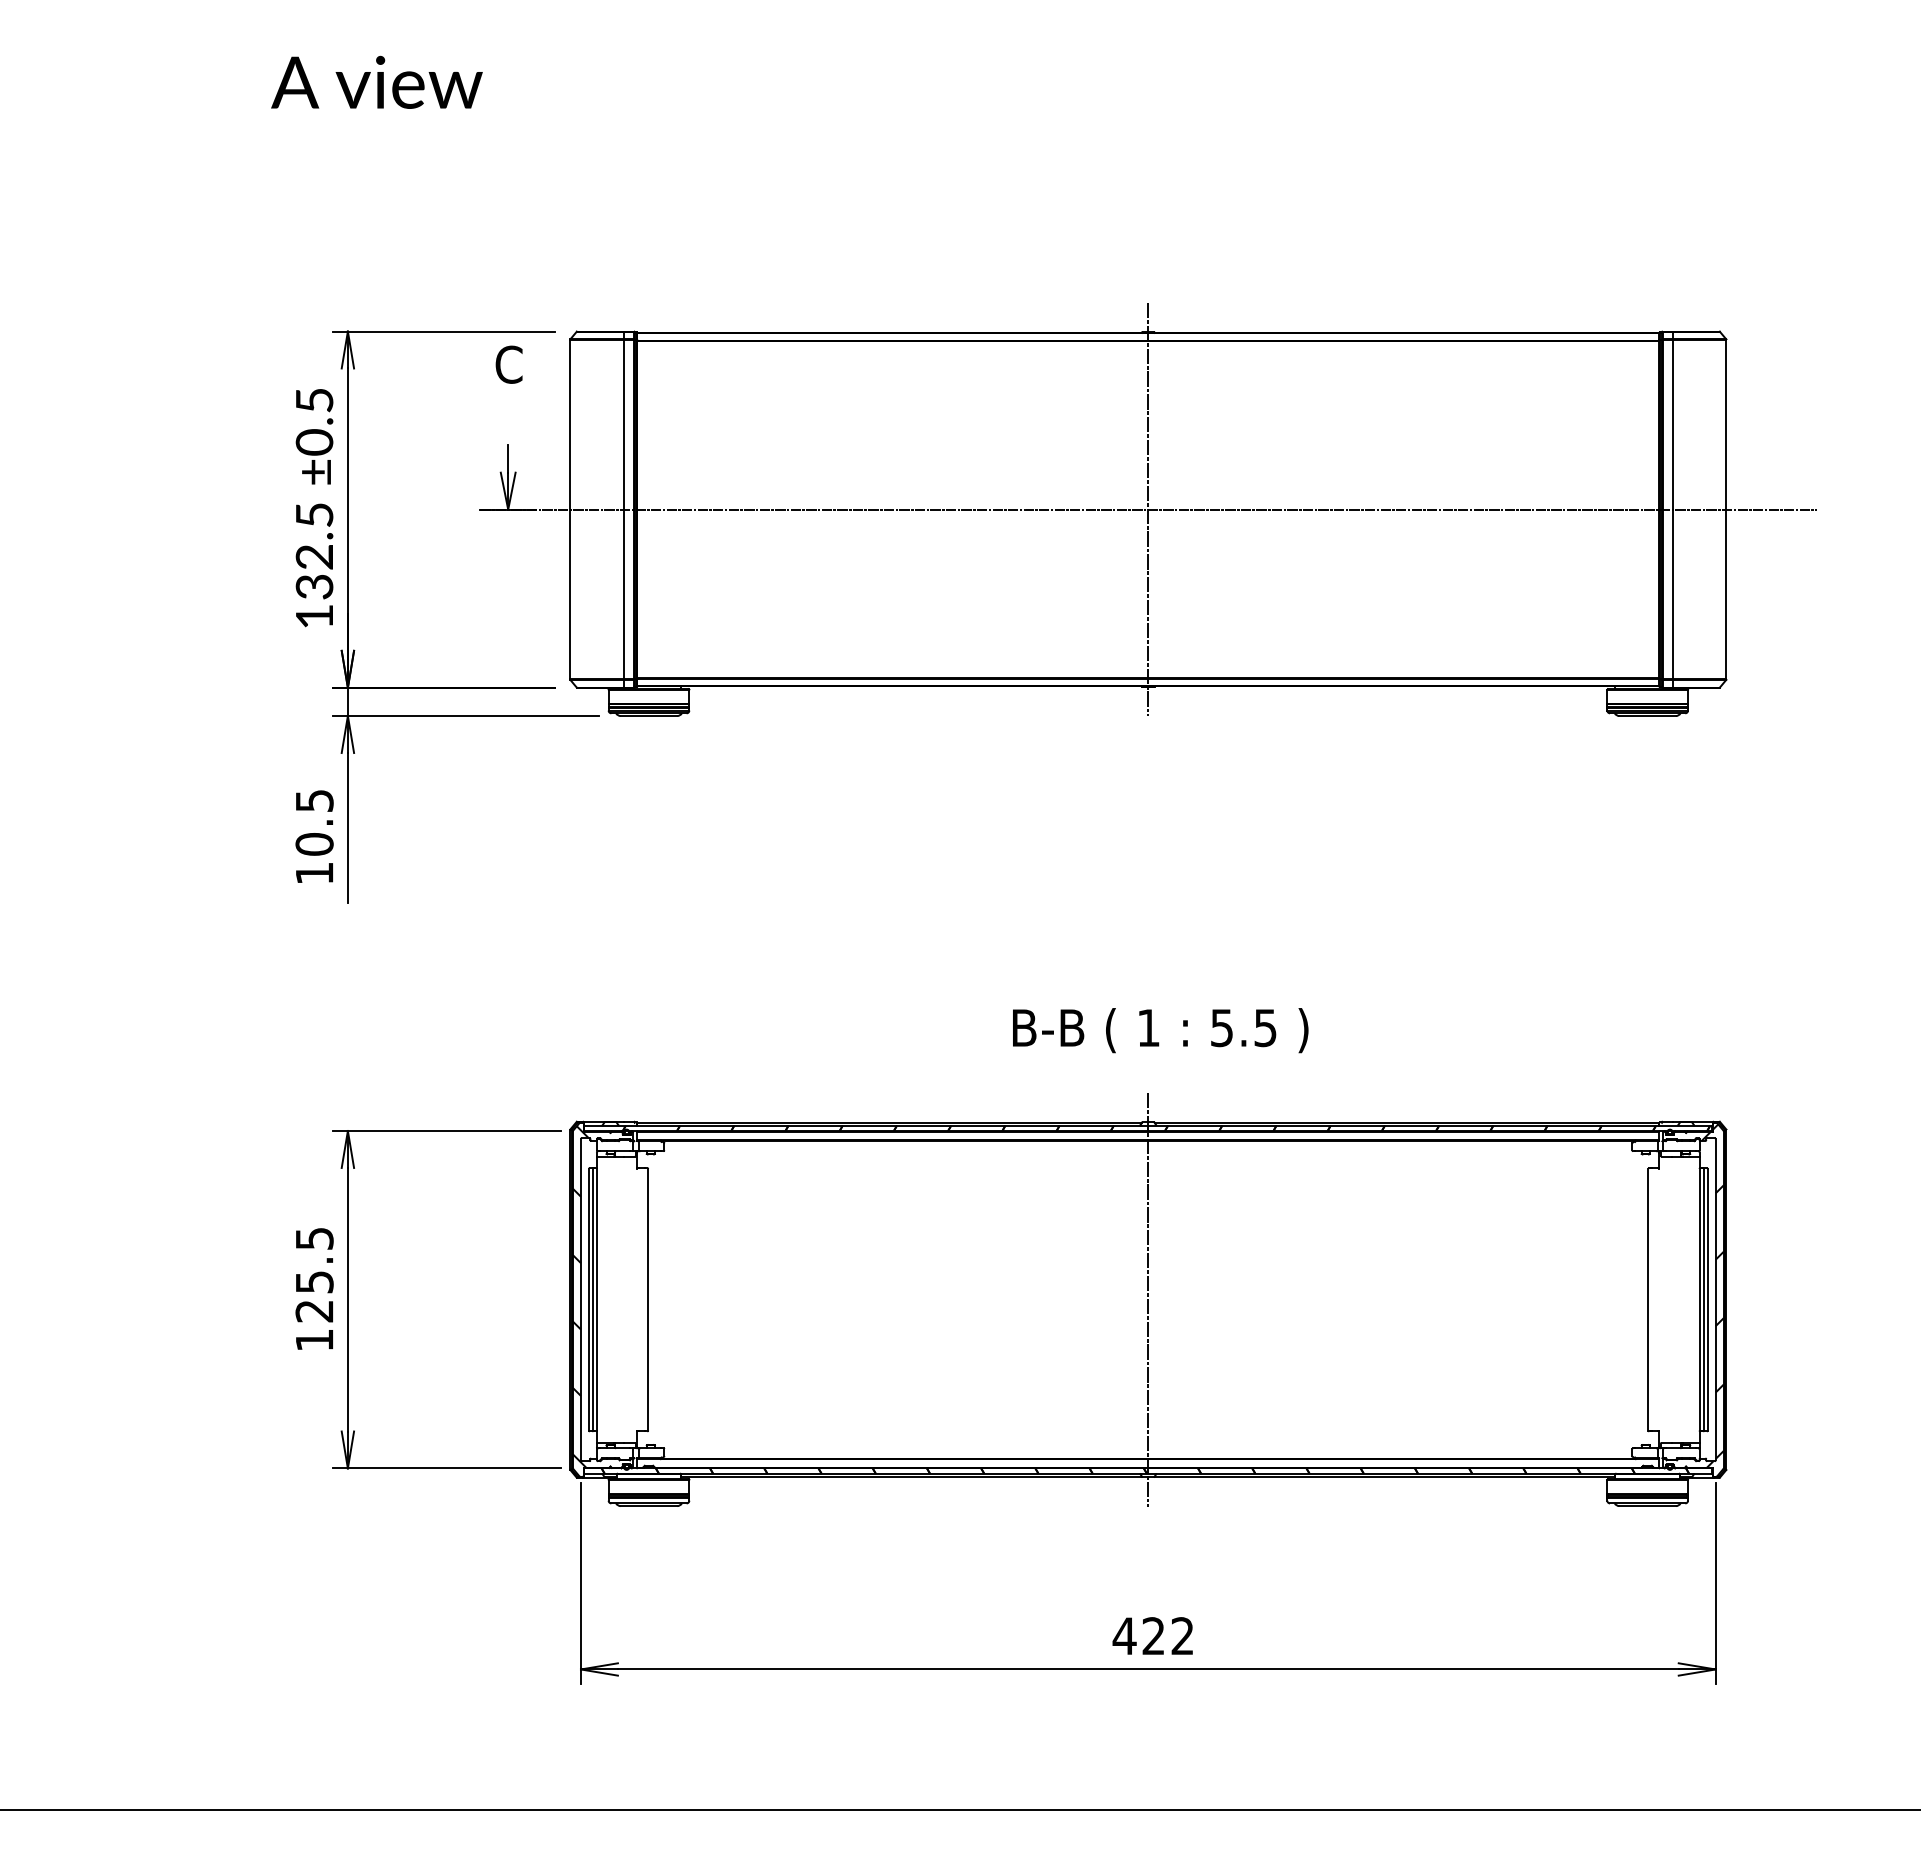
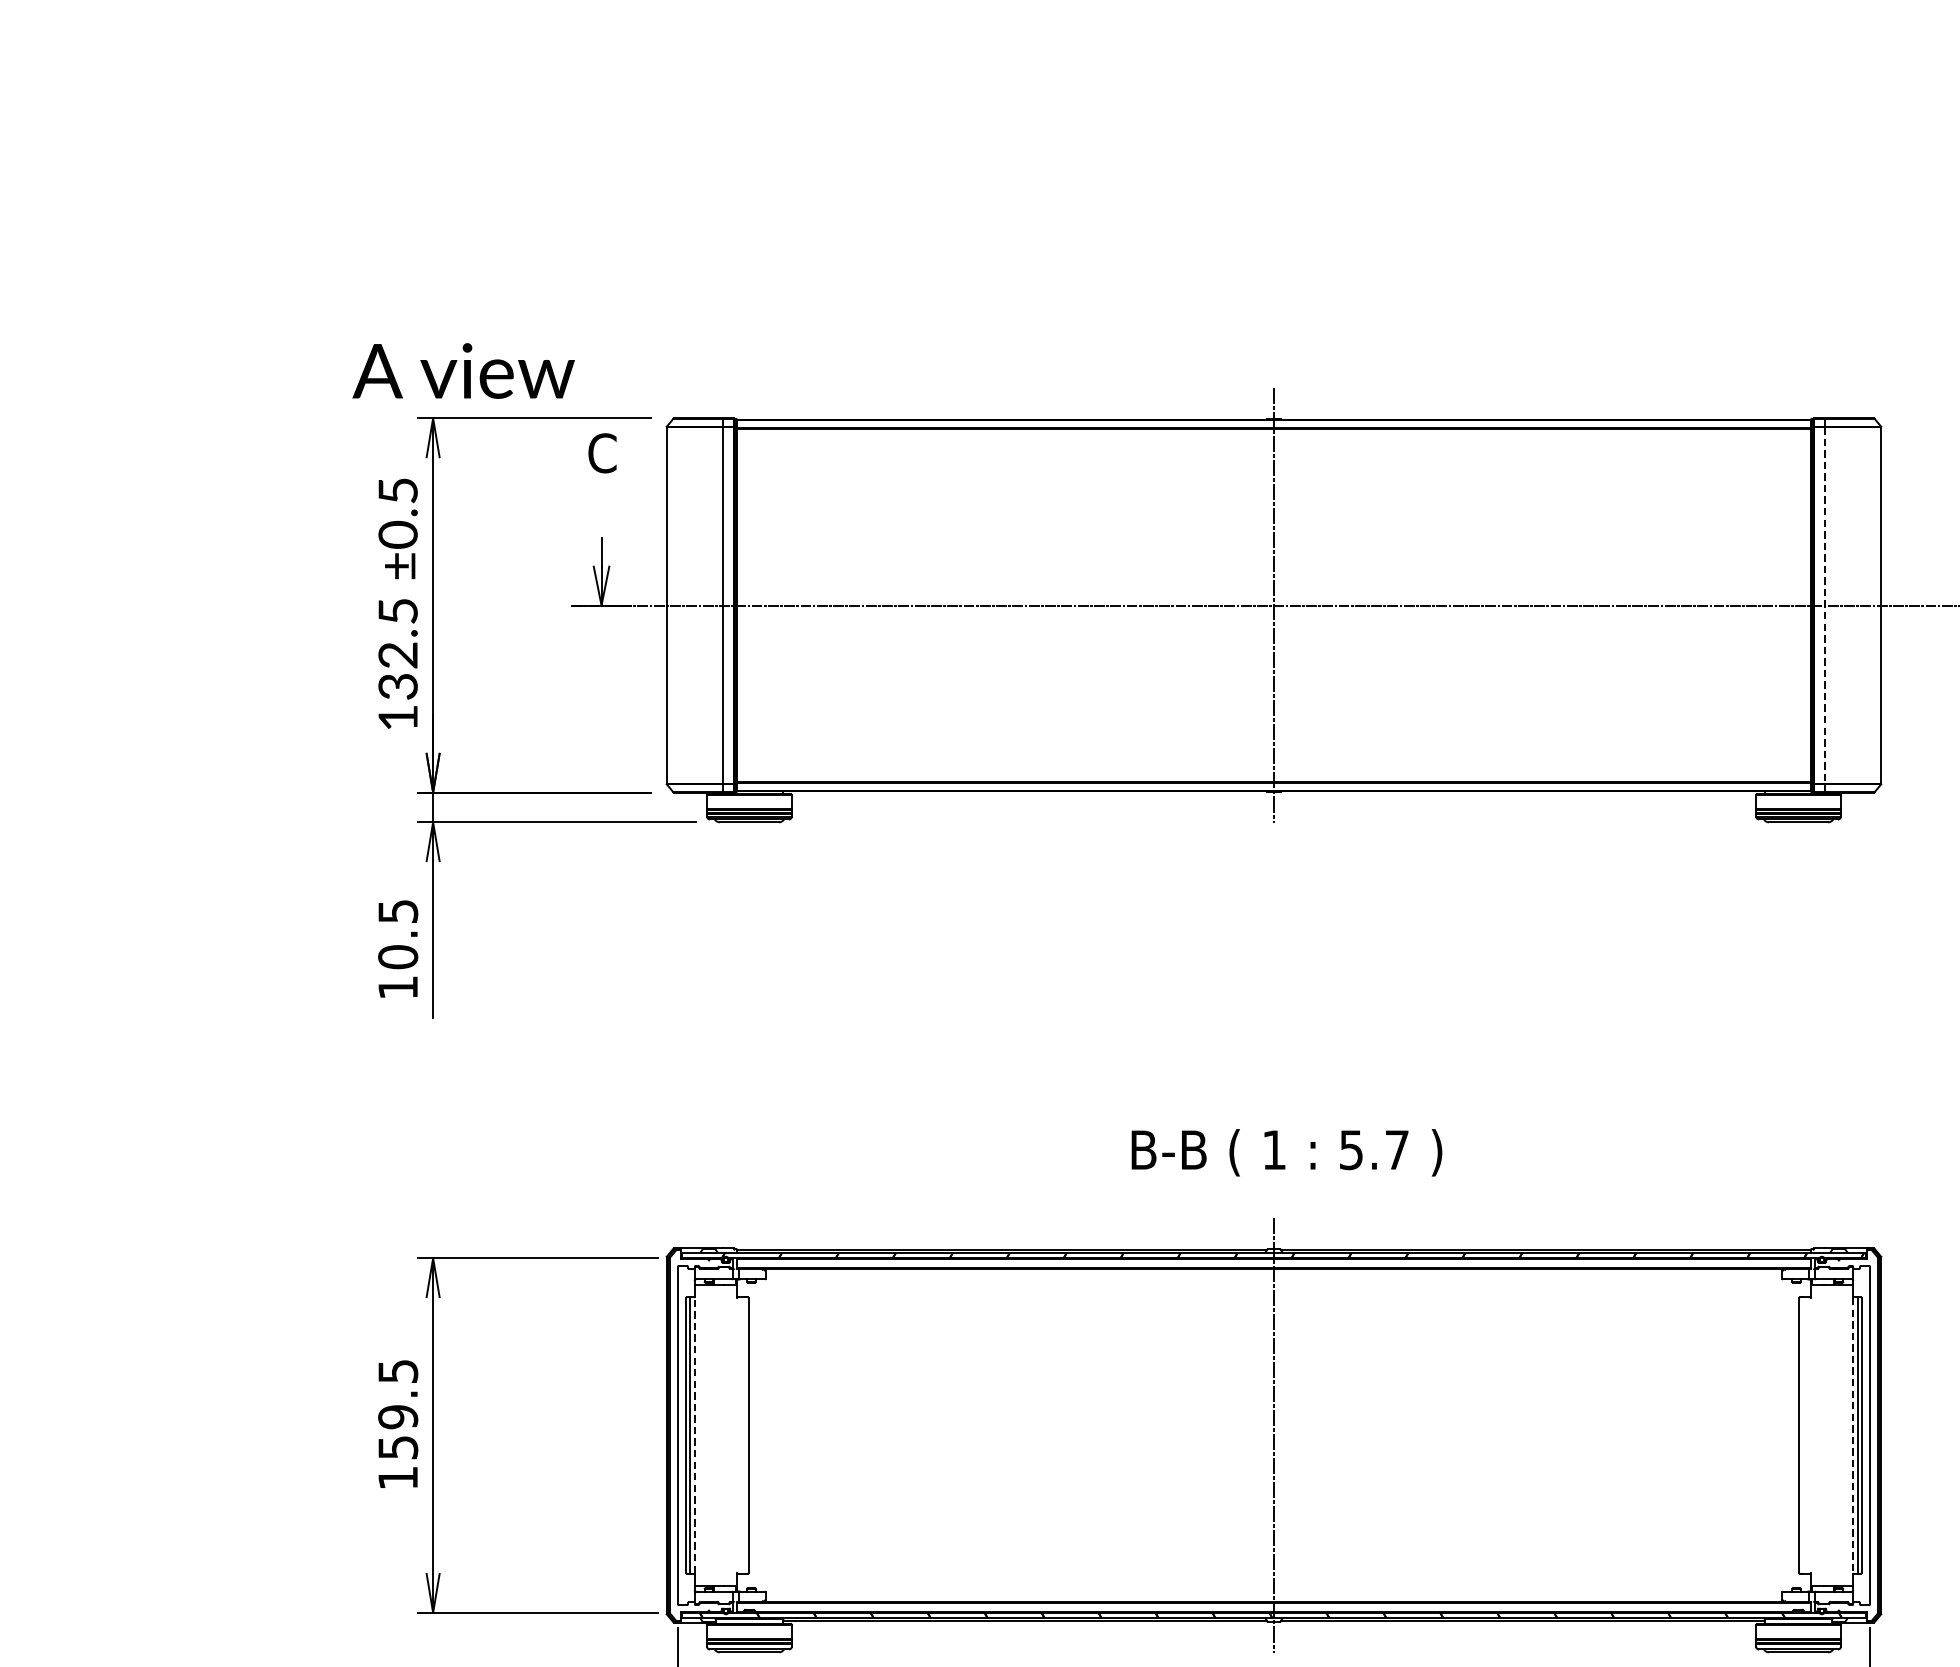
text: (376, 81) -> (463, 370), moved
line: (1672, 509) -> (1824, 605), solid -> dashed
text: (1265, 1028) -> (1397, 1150), 5.5 -> 5.7
hatch: (1712, 1295) -> (1866, 1431), removed
text: (314, 1296) -> (398, 1432), 125.5 -> 159.5
hatch: (581, 1296) -> (678, 1432), removed
line: (597, 1299) -> (695, 1435), solid -> dashed
line: (1699, 1299) -> (1852, 1435), solid -> dashed

